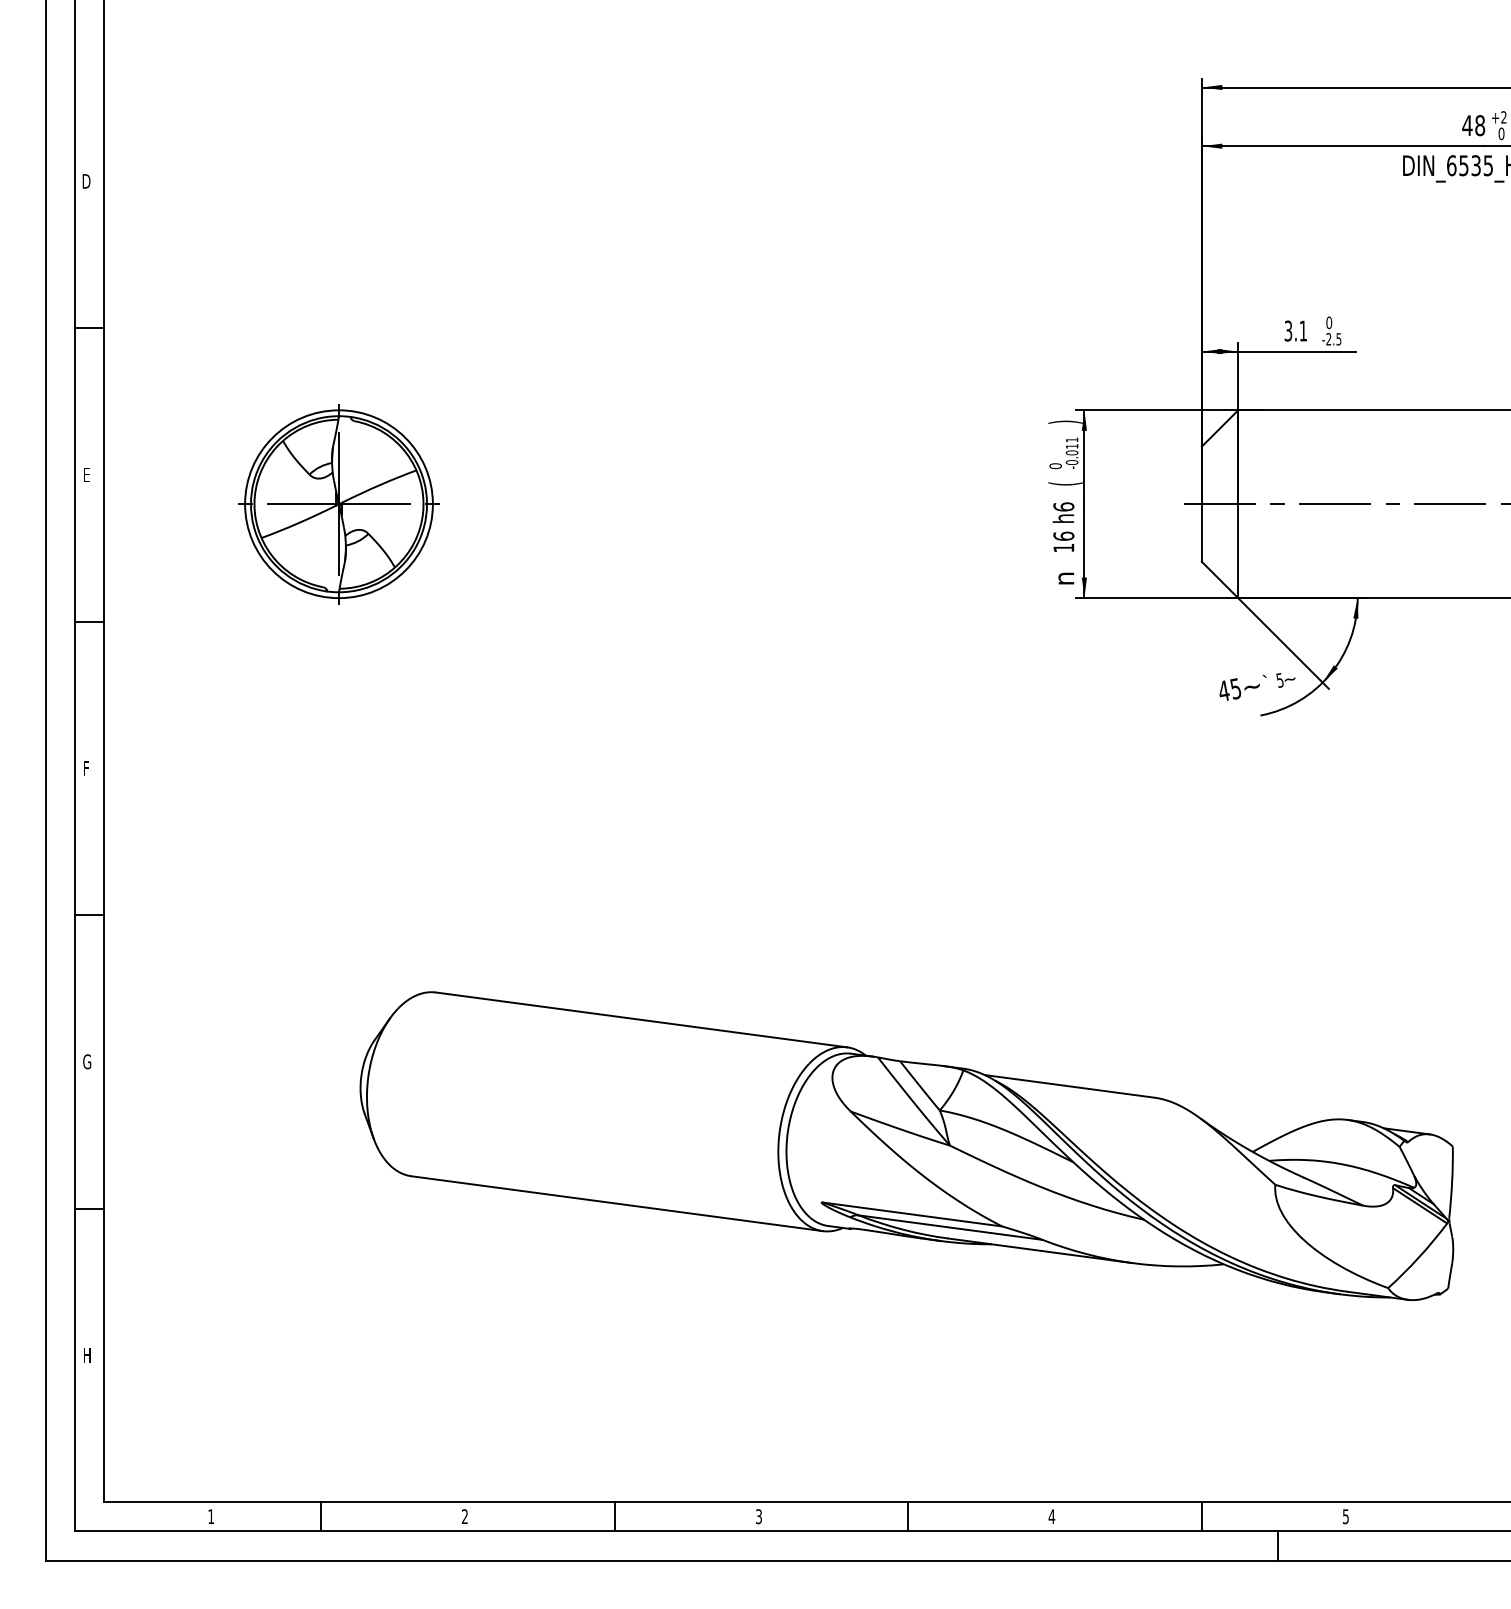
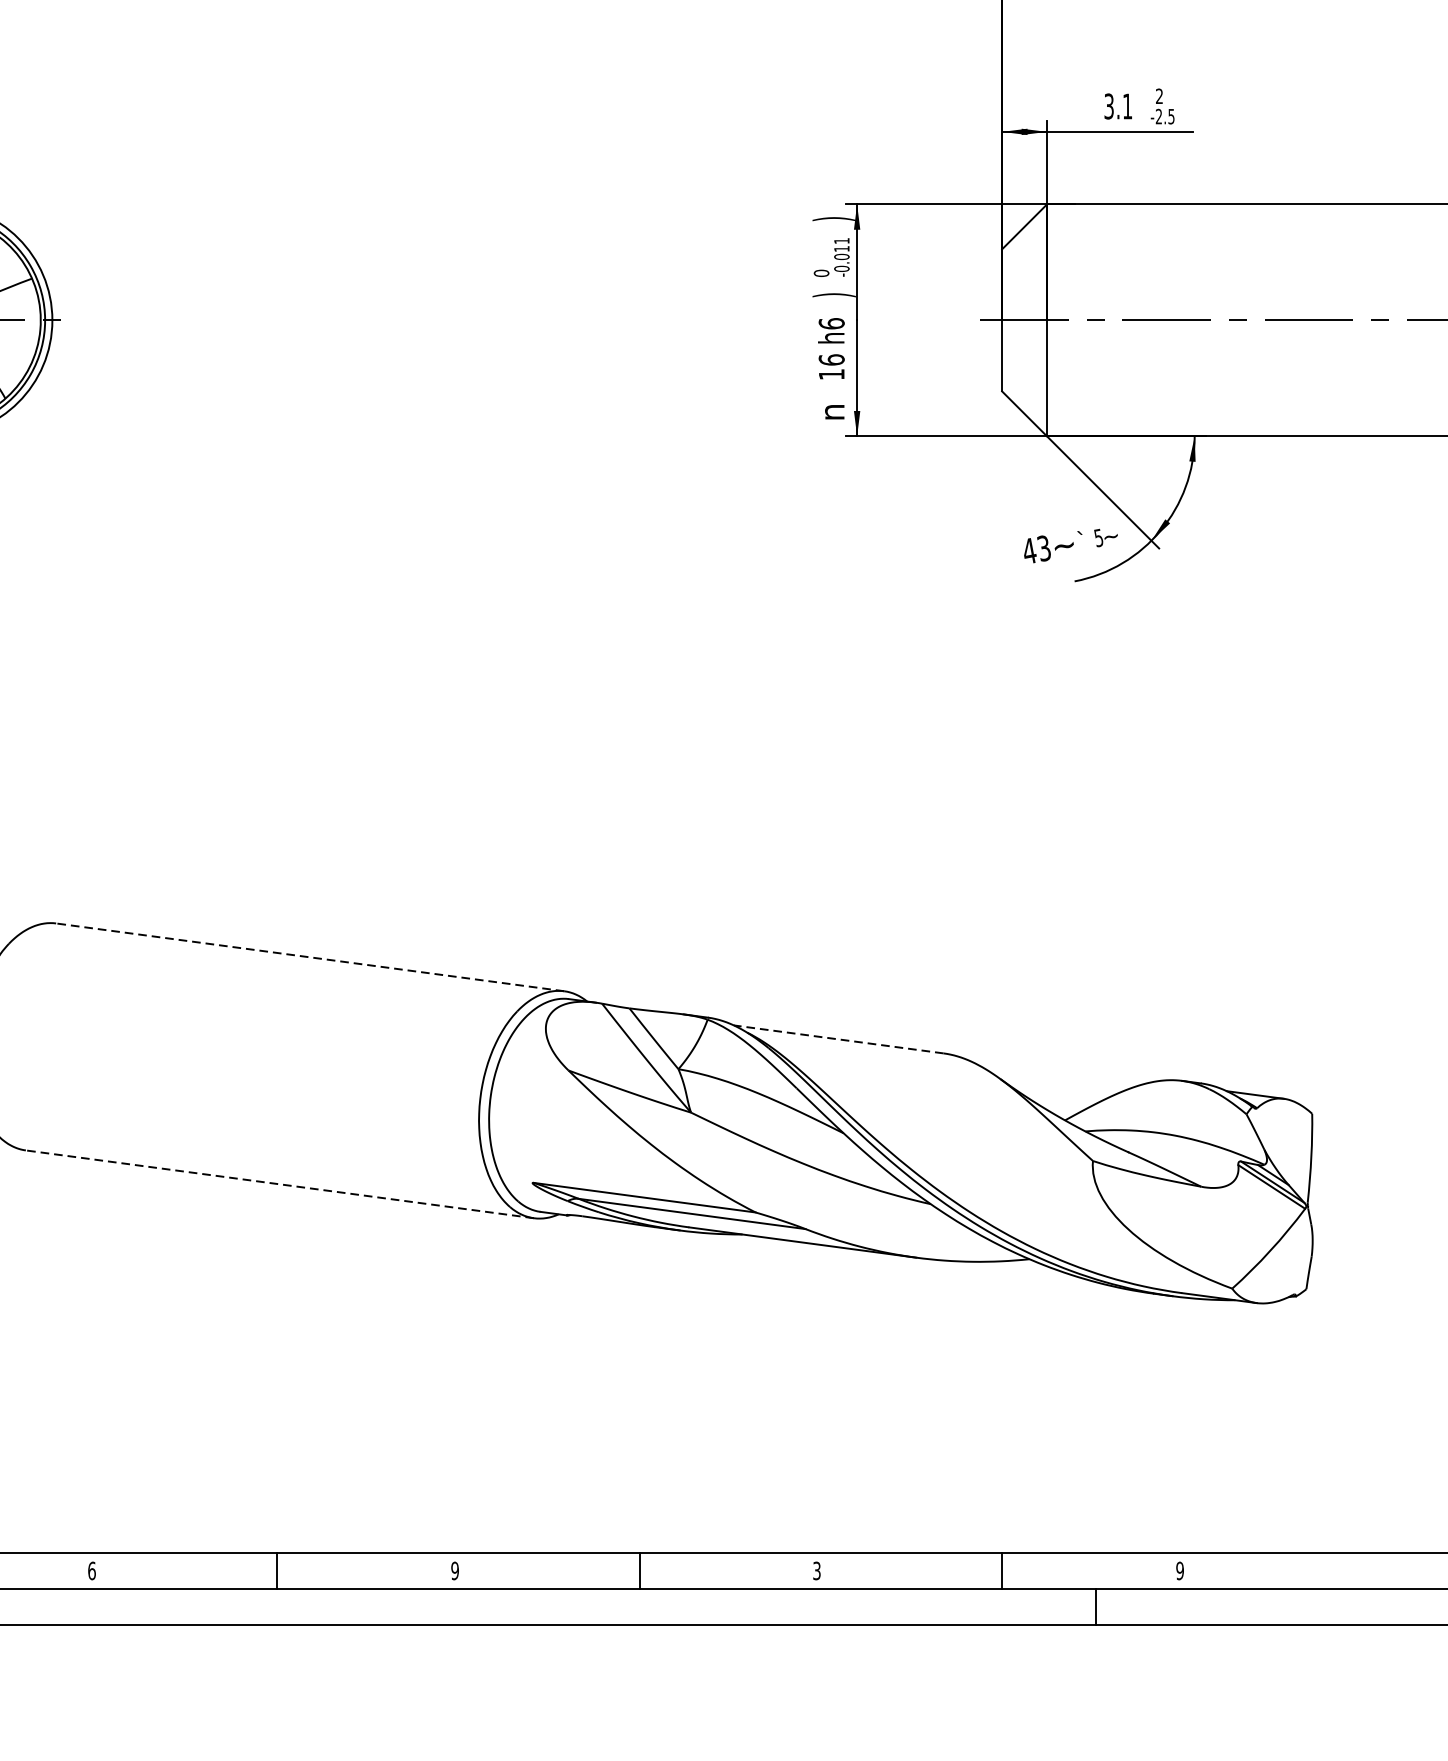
text: (1329, 322) -> (1159, 95), 0 -> 2
text: (1065, 483) -> (833, 294), ( -> )
text: (1235, 688) -> (1043, 547), 45 -> 43
line: (641, 1019) -> (310, 956), solid -> dashed
line: (1069, 1086) -> (838, 1039), solid -> dashed
line: (617, 1203) -> (280, 1184), solid -> dashed
text: (464, 1516) -> (91, 1570), 2 -> 6
text: (758, 1516) -> (454, 1570), 3 -> 9
text: (1051, 1516) -> (816, 1570), 4 -> 3
text: (1345, 1516) -> (1179, 1570), 5 -> 9

